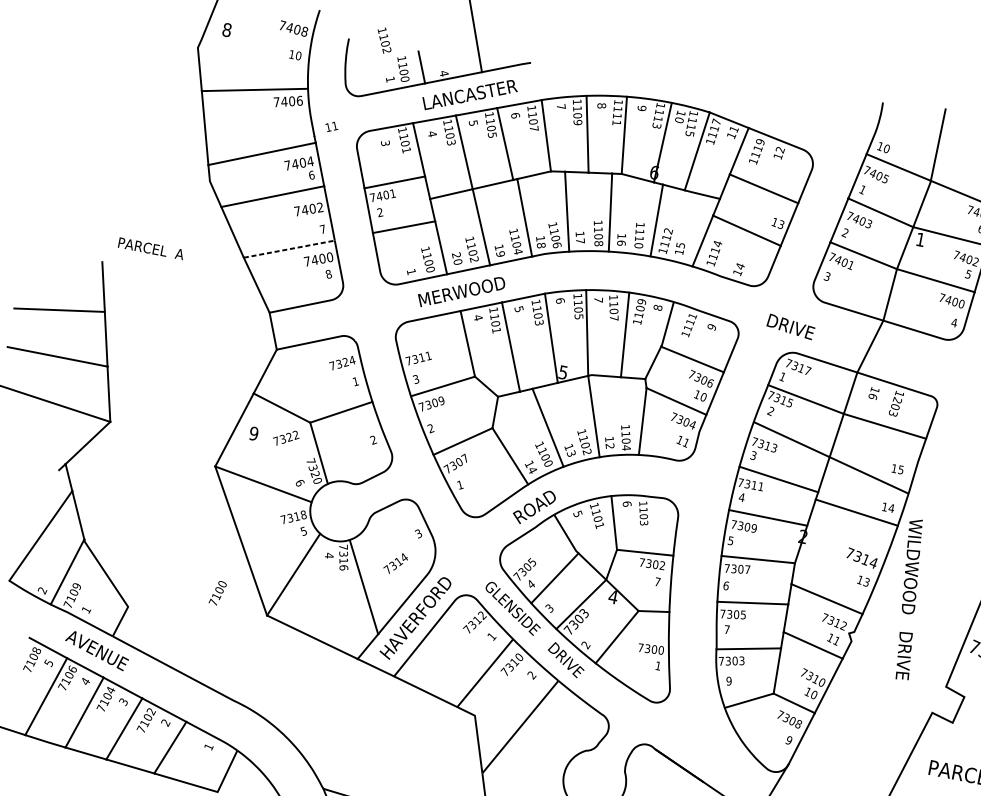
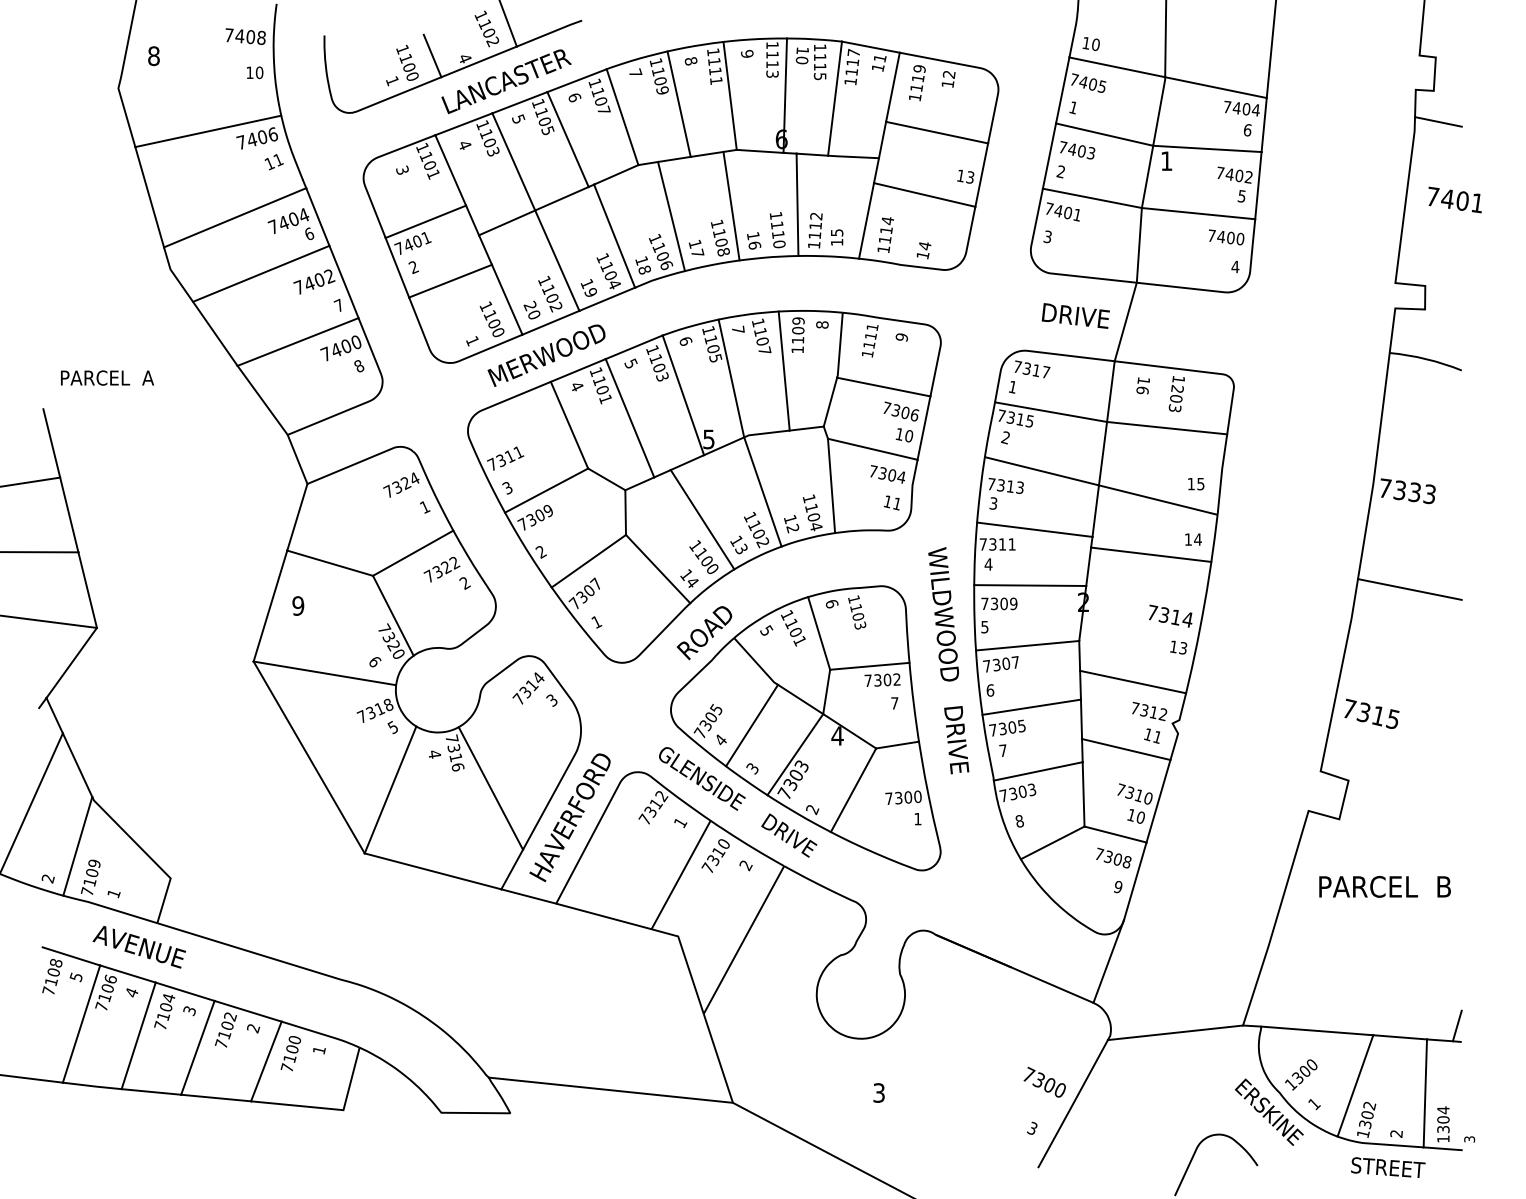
text: (384, 40) -> (486, 28), moved
text: (331, 127) -> (273, 162), moved
line: (289, 248) -> (298, 341), dashed -> solid
text: (790, 326) -> (1075, 315), moved
text: (285, 438) -> (441, 569), moved
text: (395, 563) -> (528, 688), moved
text: (217, 593) -> (290, 1053), moved
text: (909, 599) -> (948, 660), moved
text: (728, 681) -> (1019, 821), 9 -> 8

